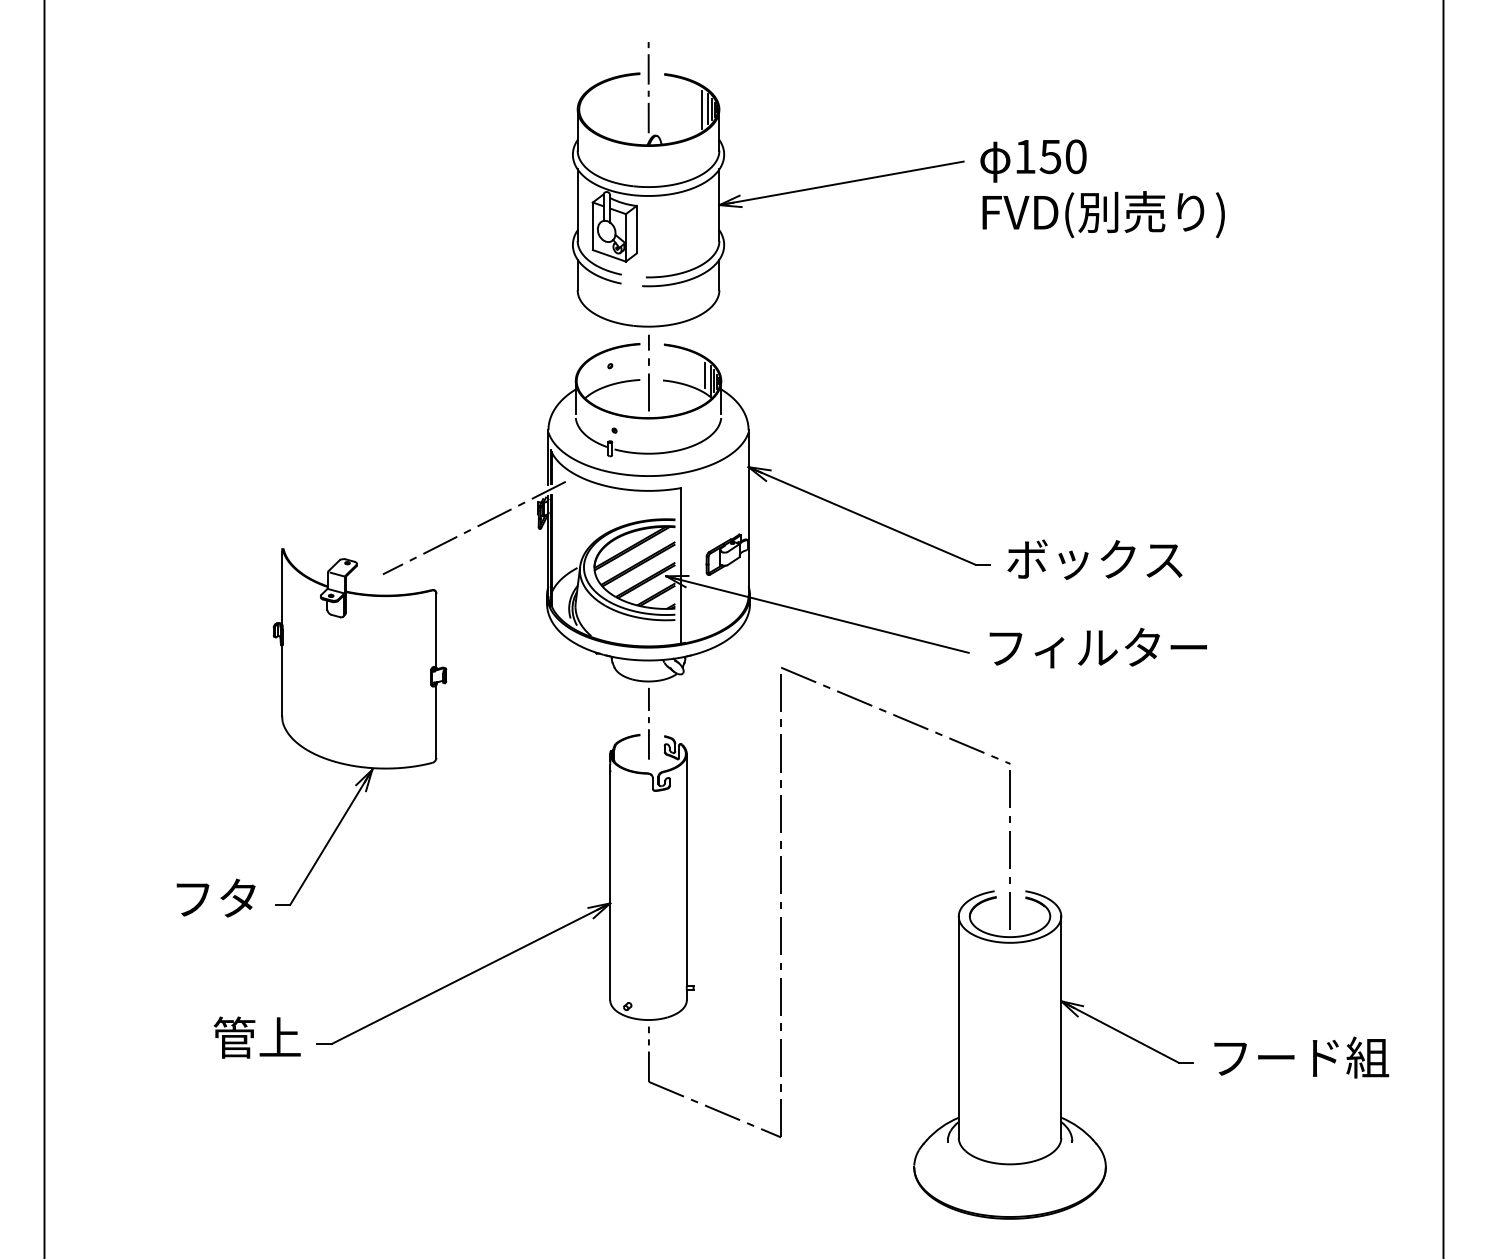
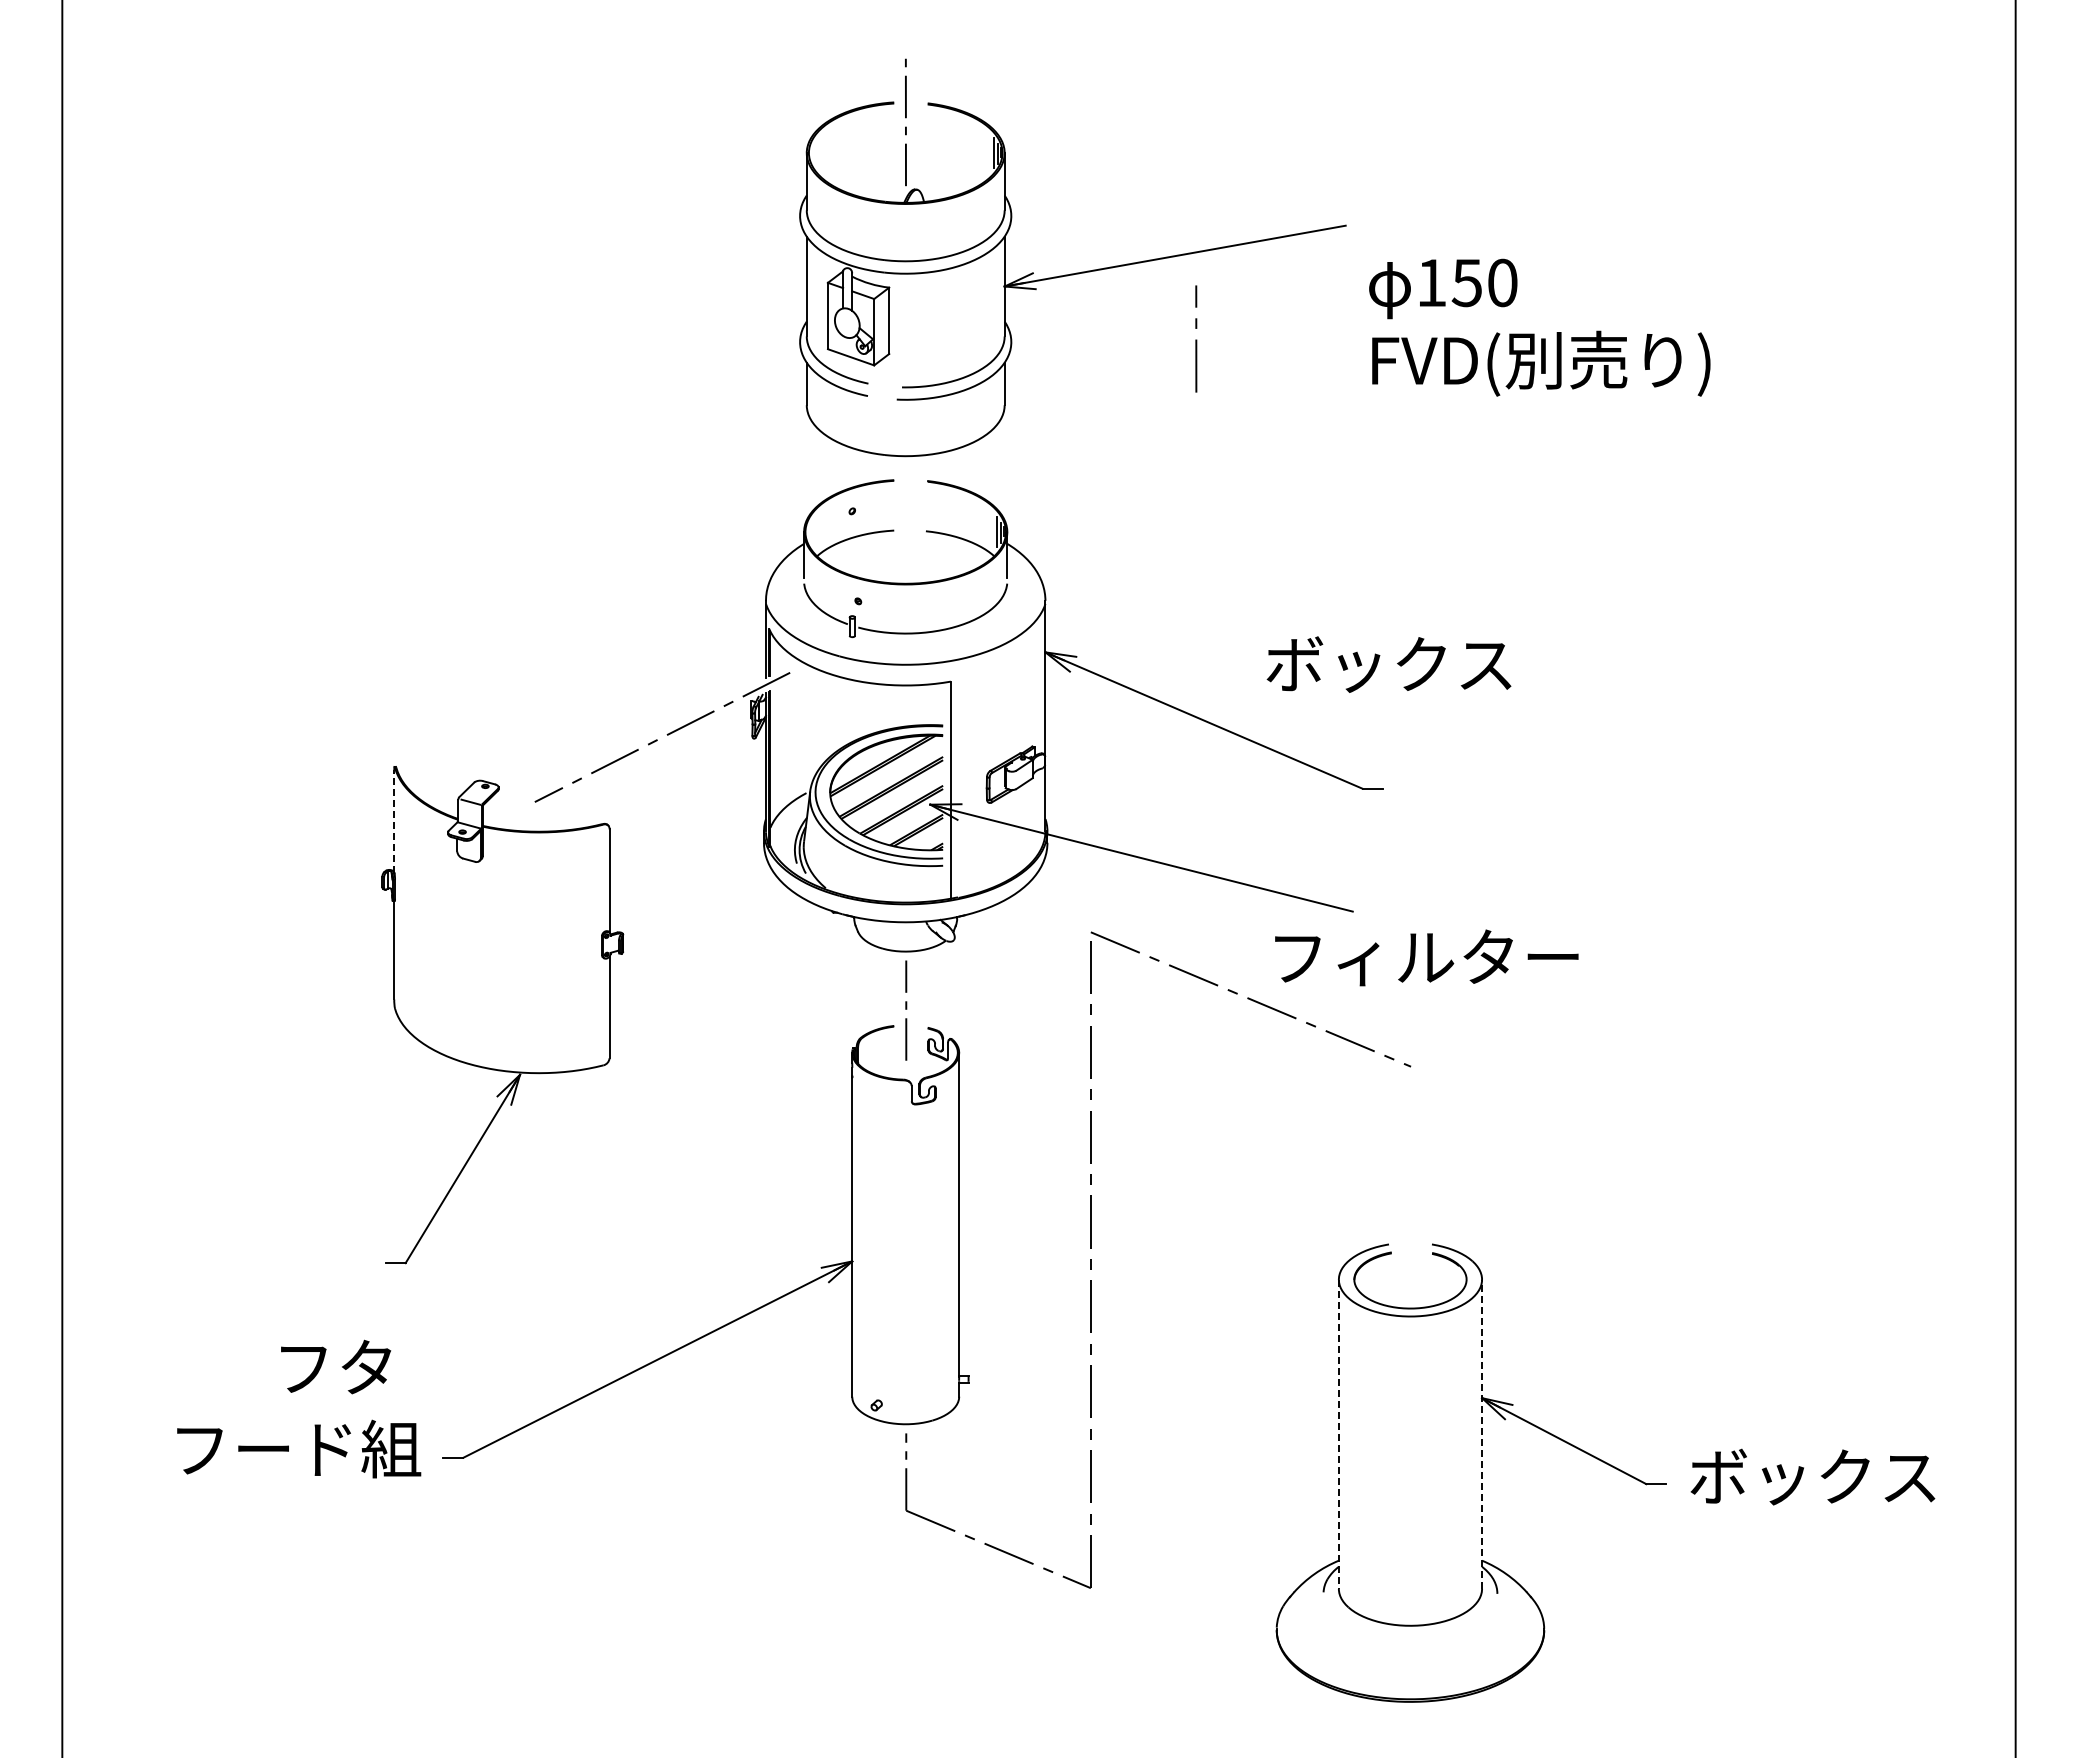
line: (702, 109) -> (980, 153), removed
line: (708, 109) -> (989, 152), removed
text: (1102, 188) -> (1539, 327), moved
line: (649, 373) -> (1196, 339), moved
line: (704, 375) -> (984, 524), removed
line: (710, 380) -> (992, 531), removed
text: (1094, 559) -> (1388, 664), moved
line: (282, 588) -> (394, 821), solid -> dashed
text: (1098, 647) -> (1426, 957), moved
line: (1010, 849) -> (1410, 1186), removed
text: (216, 897) -> (336, 1366), moved
line: (958, 1027) -> (1338, 1434), solid -> dashed
line: (1061, 1027) -> (1482, 1434), solid -> dashed
text: (214, 1037) -> (299, 1448), 管上 -> フード組
text: (1299, 1057) -> (1814, 1476), フード組 -> ボックス

